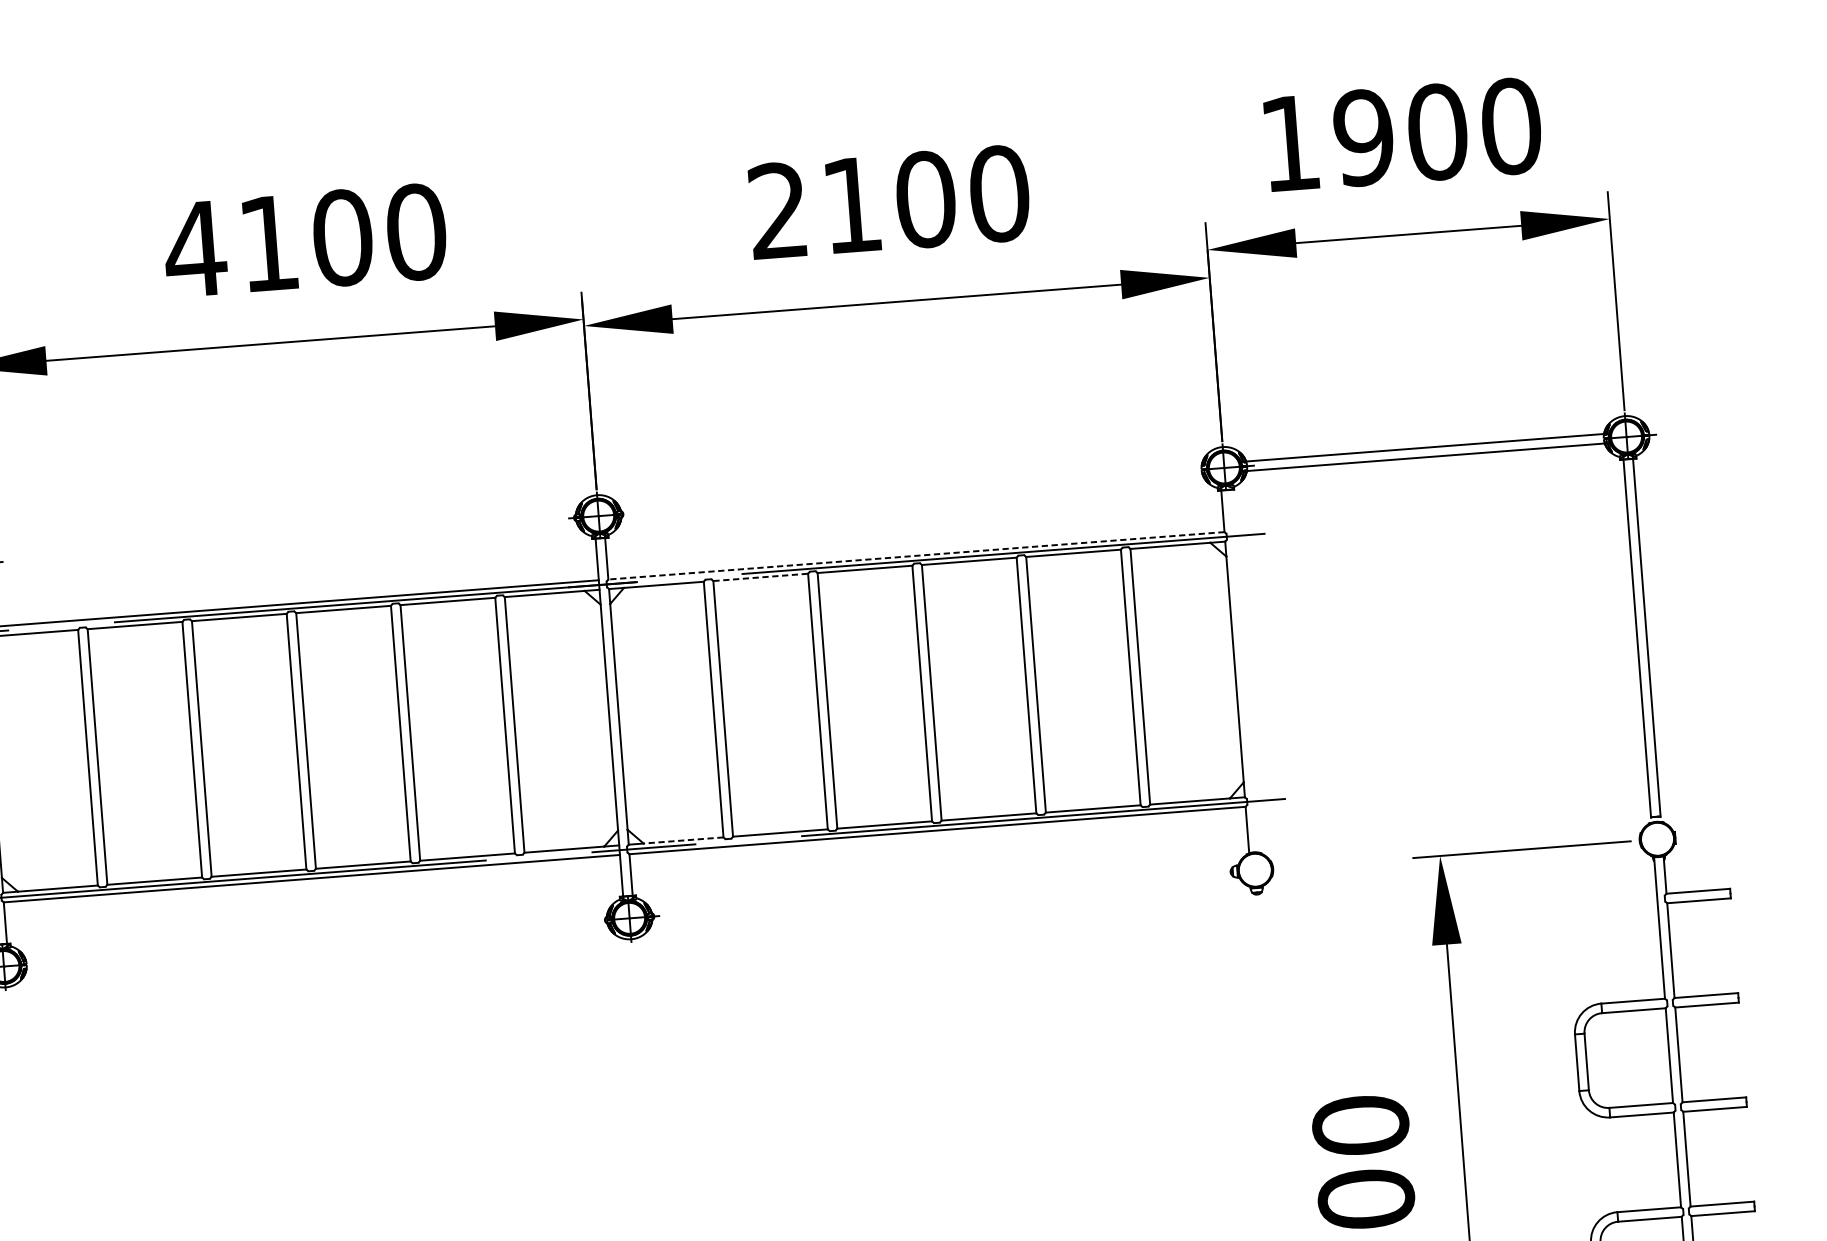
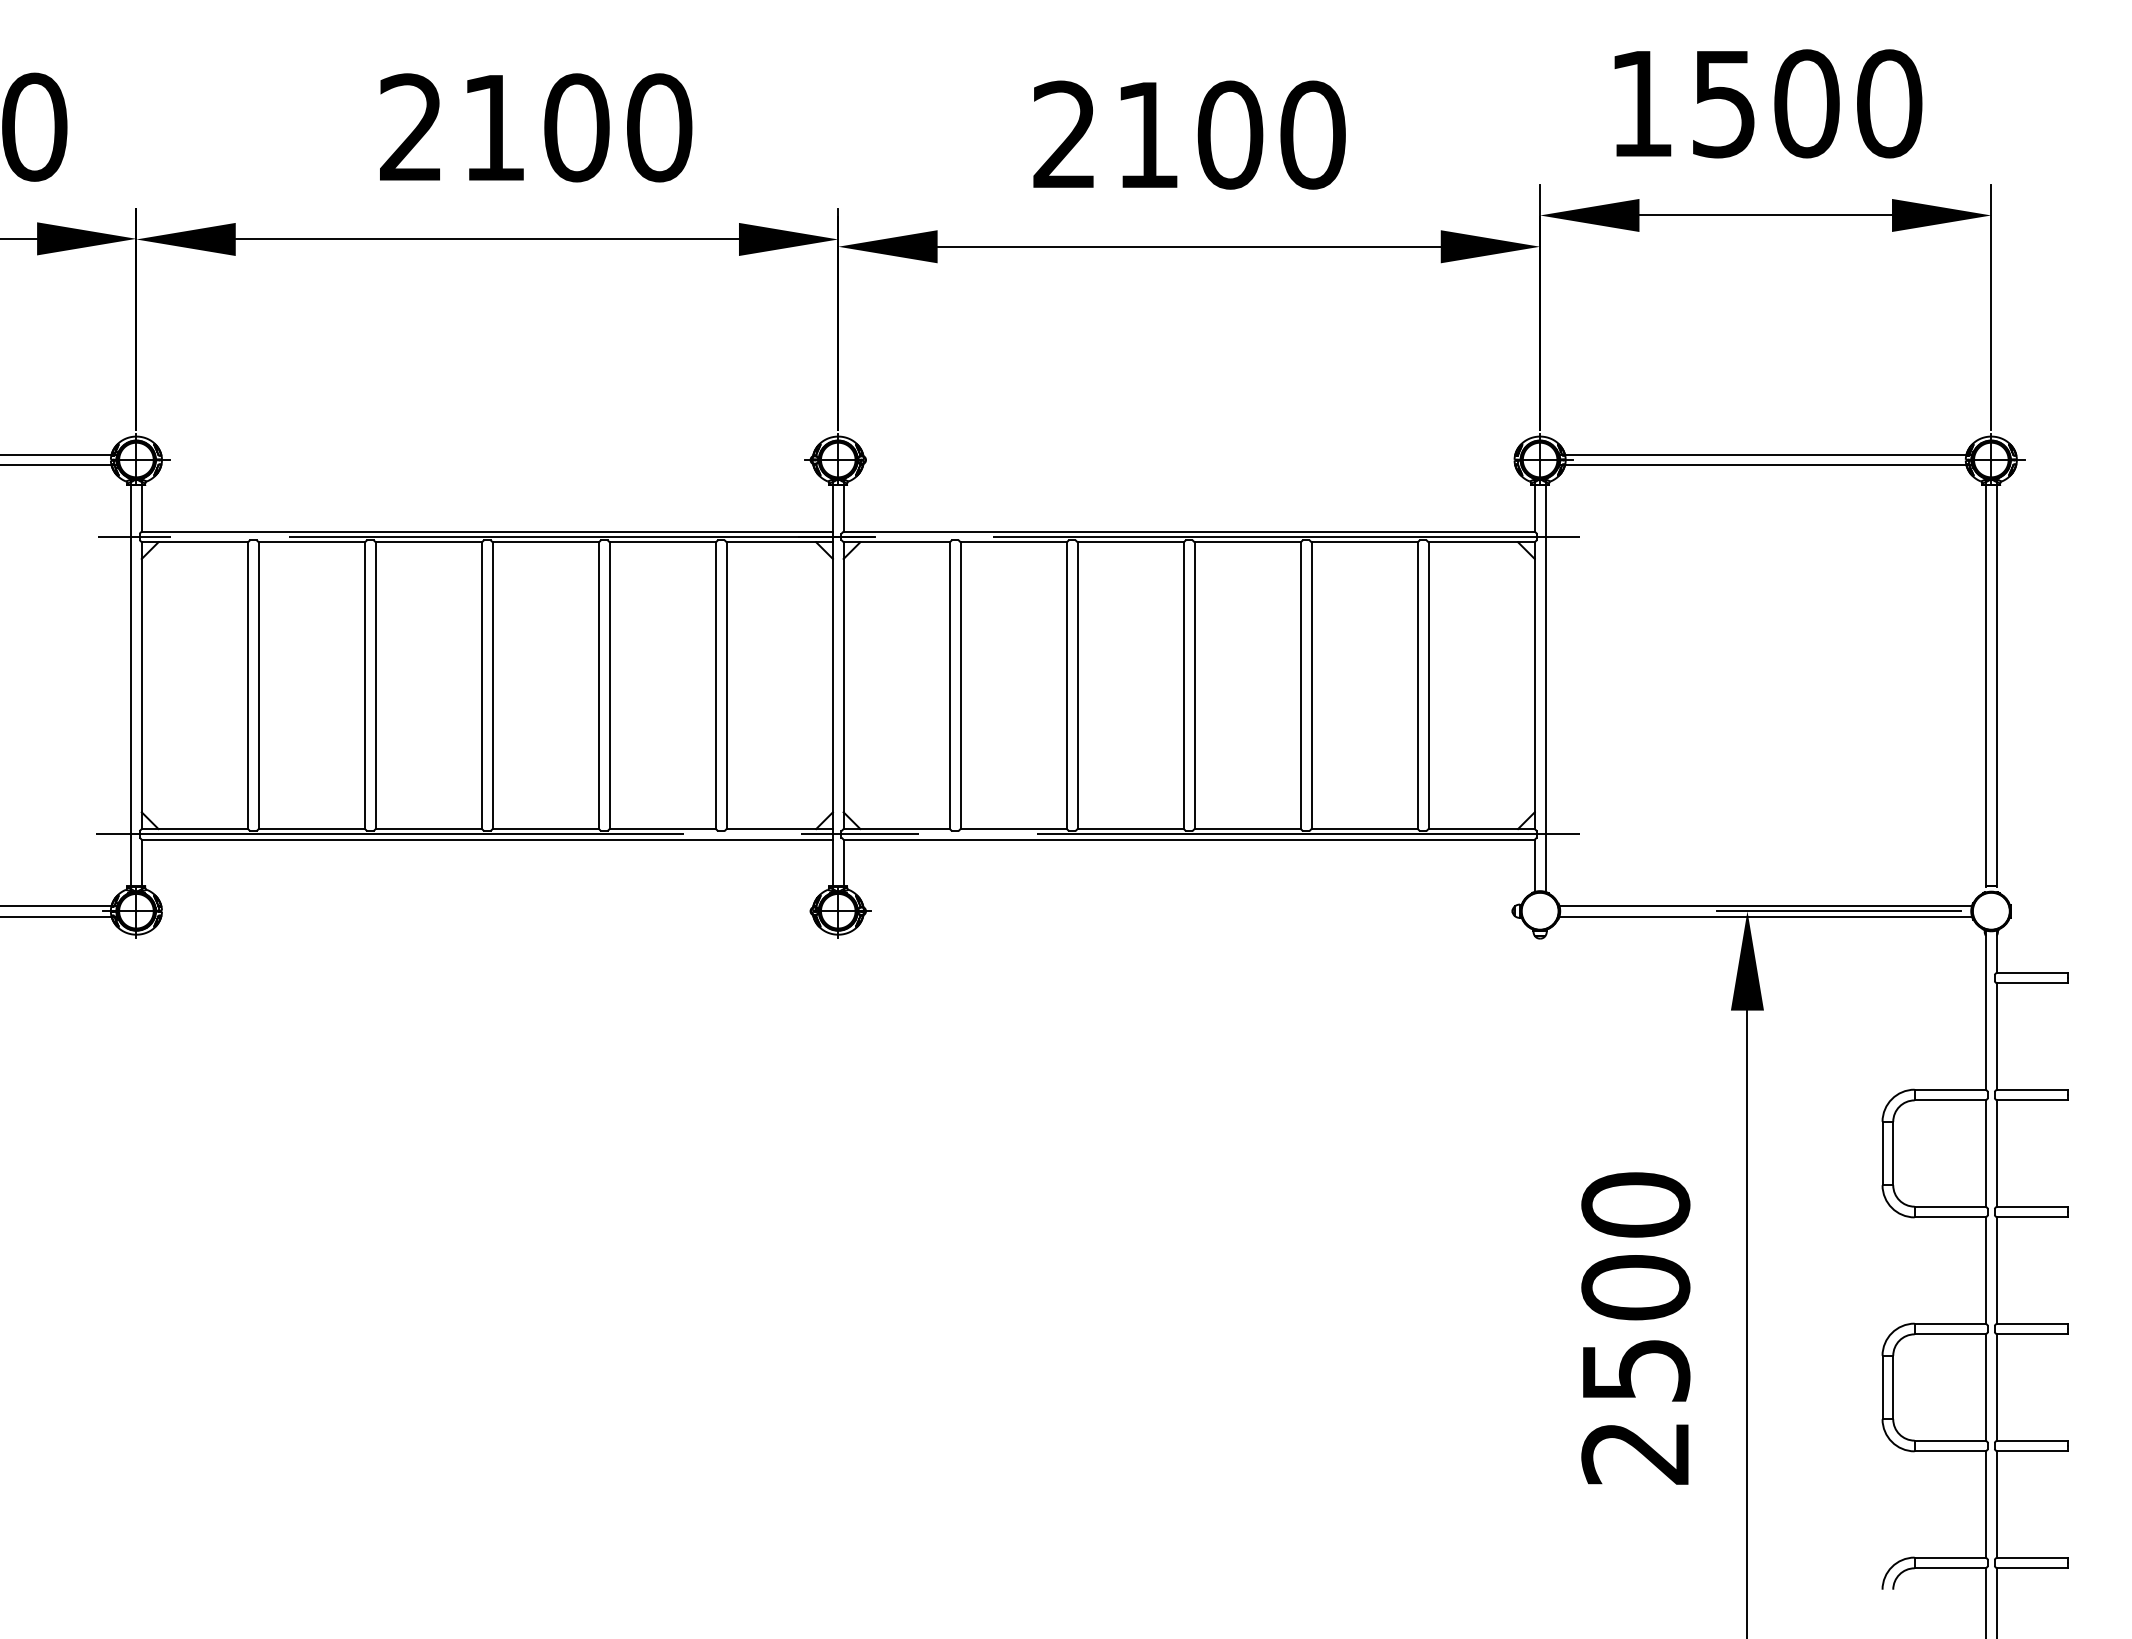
text: (1363, 137) -> (1723, 103), 1900 -> 1500
text: (194, 248) -> (410, 126), 4100 -> 2100
line: (916, 555) -> (1189, 531), dashed -> solid
line: (761, 577) -> (1014, 542), dashed -> solid
line: (1244, 668) -> (1545, 685), added
line: (683, 840) -> (905, 829), dashed -> solid
line: (1455, 849) -> (1765, 905), added
line: (1456, 859) -> (1765, 916), added

